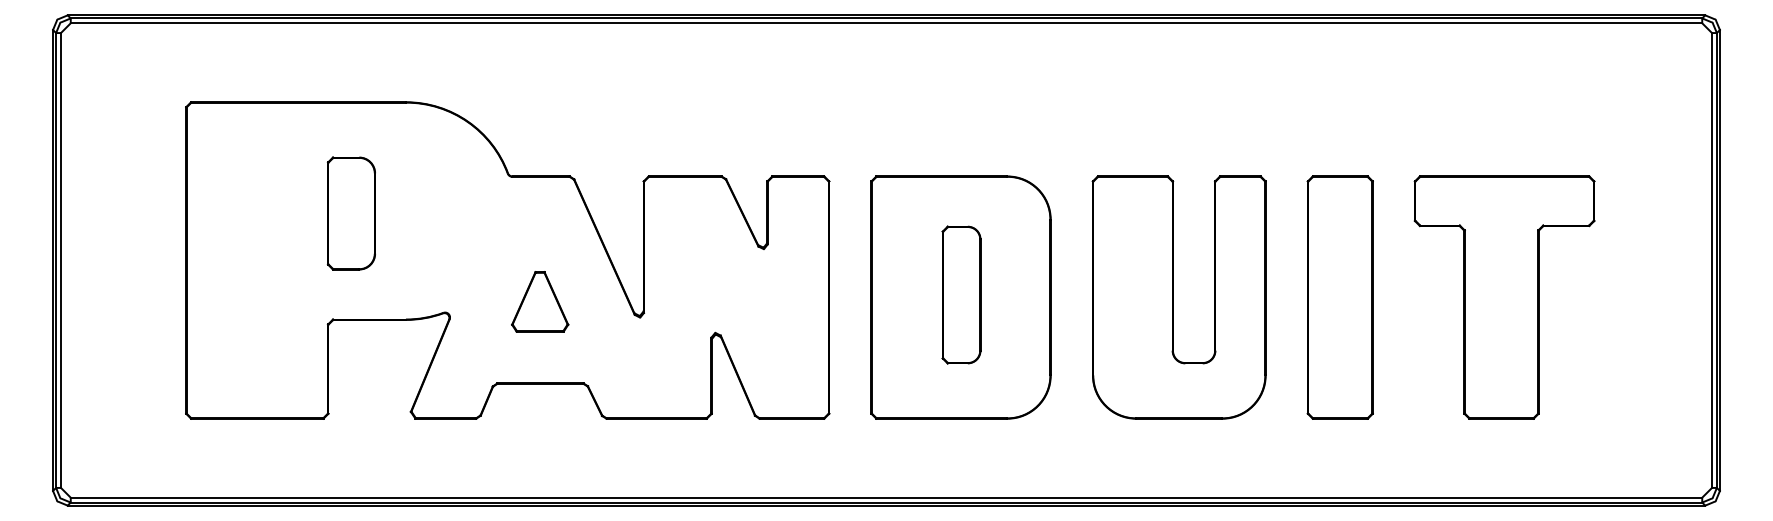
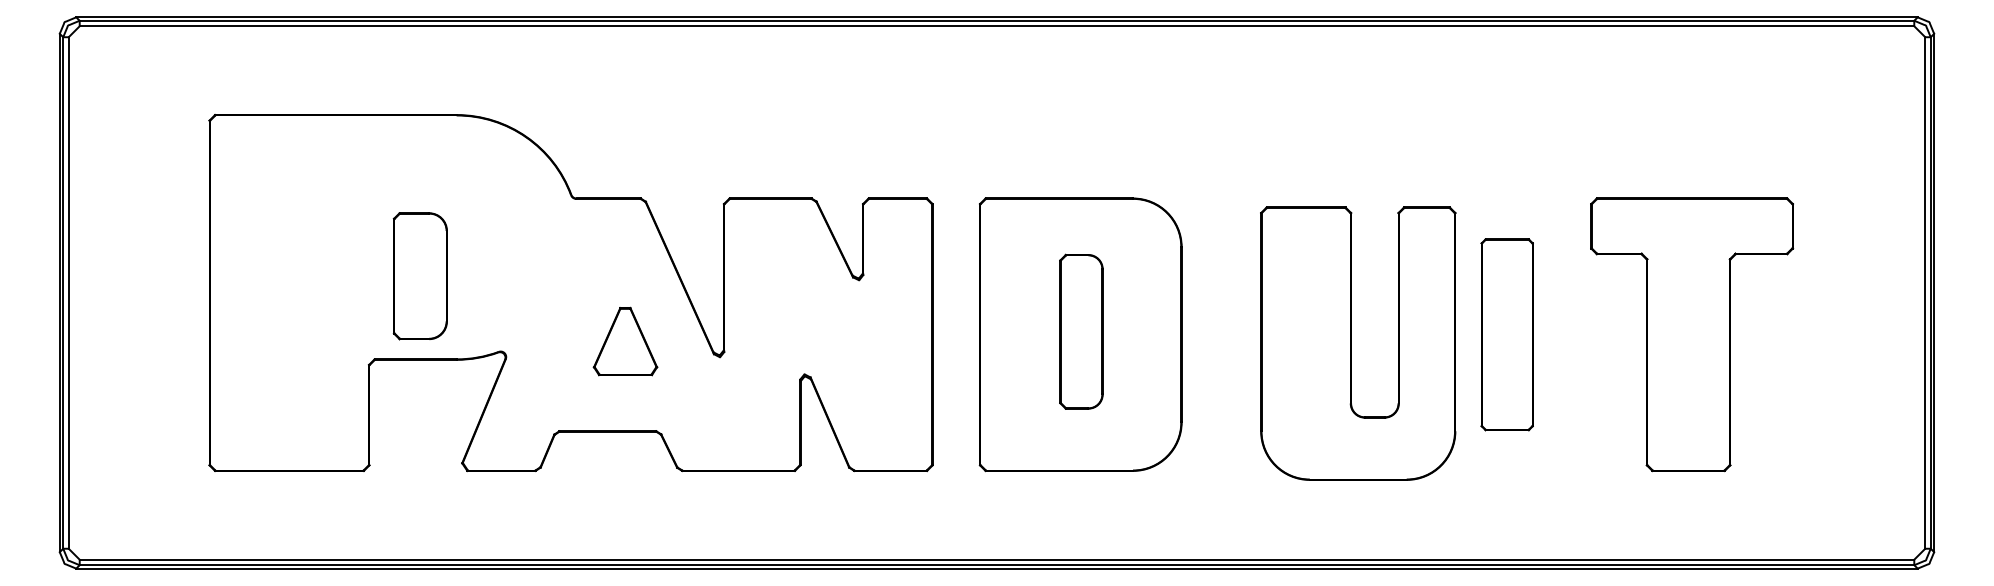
part: (350, 213) -> (419, 276), moved
part: (1173, 297) -> (1351, 343), moved
part: (1339, 297) -> (1506, 334), size x0.7
part: (540, 301) -> (625, 341), moved

